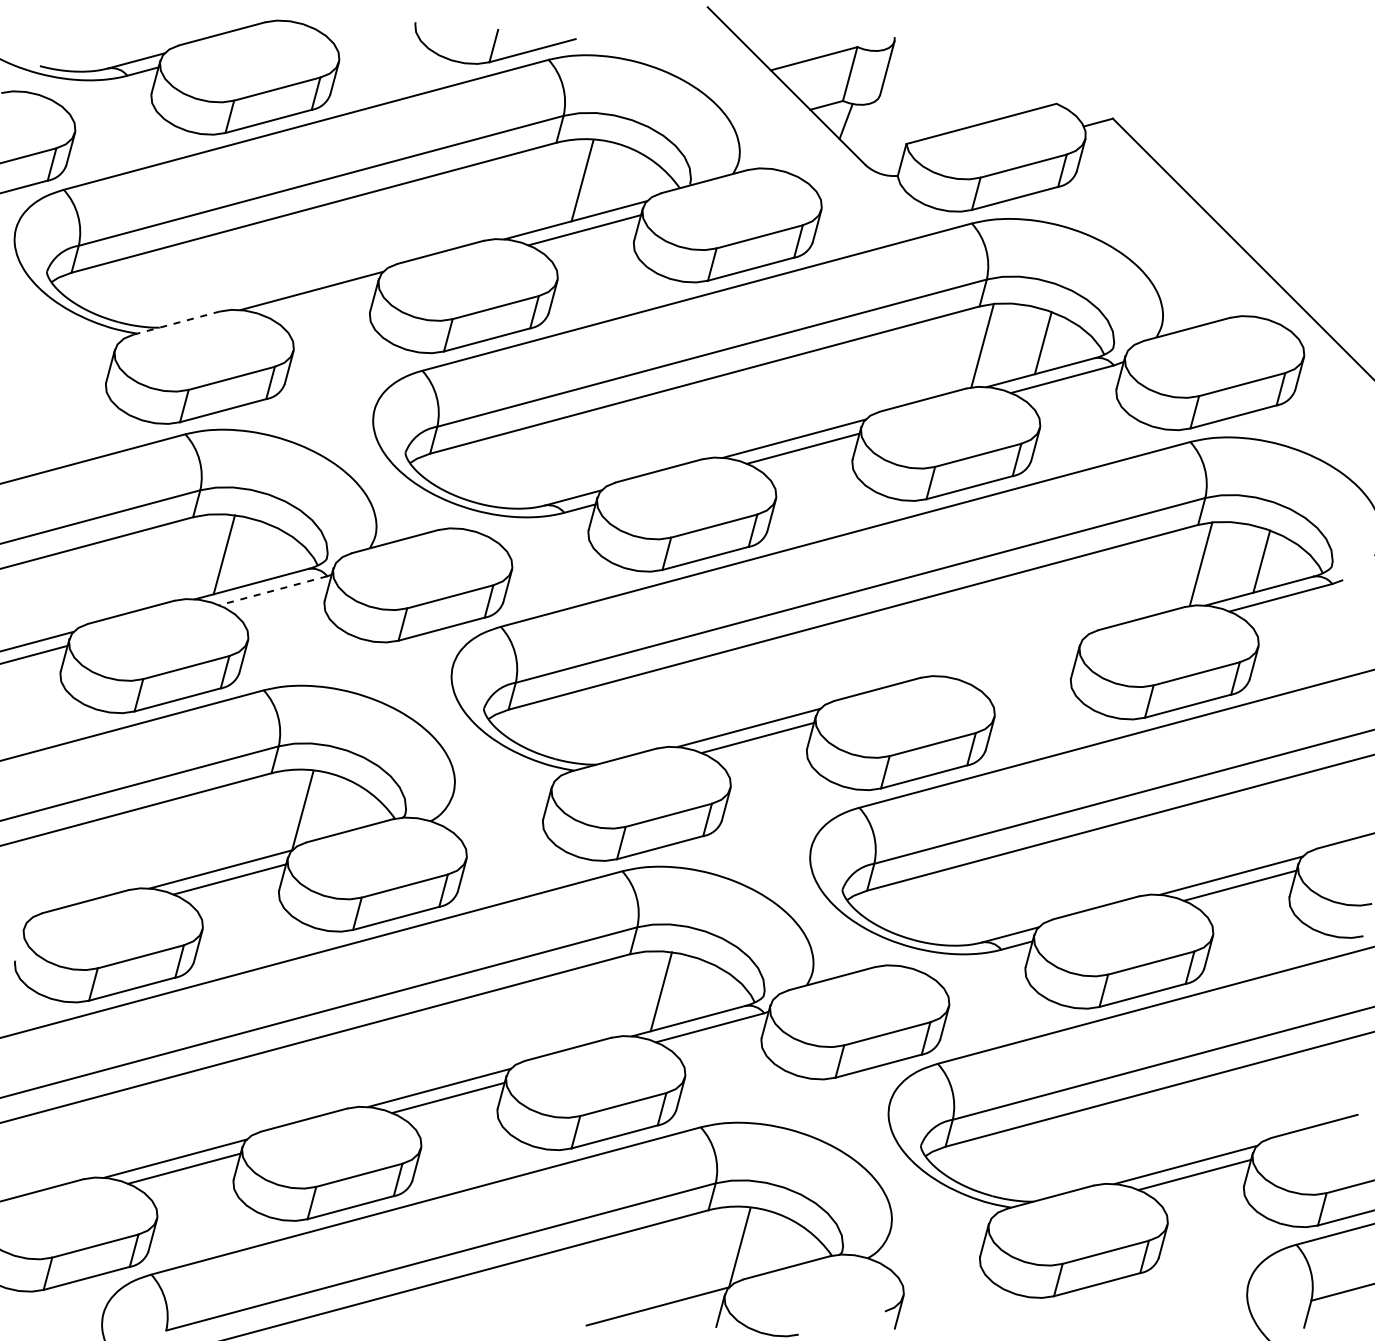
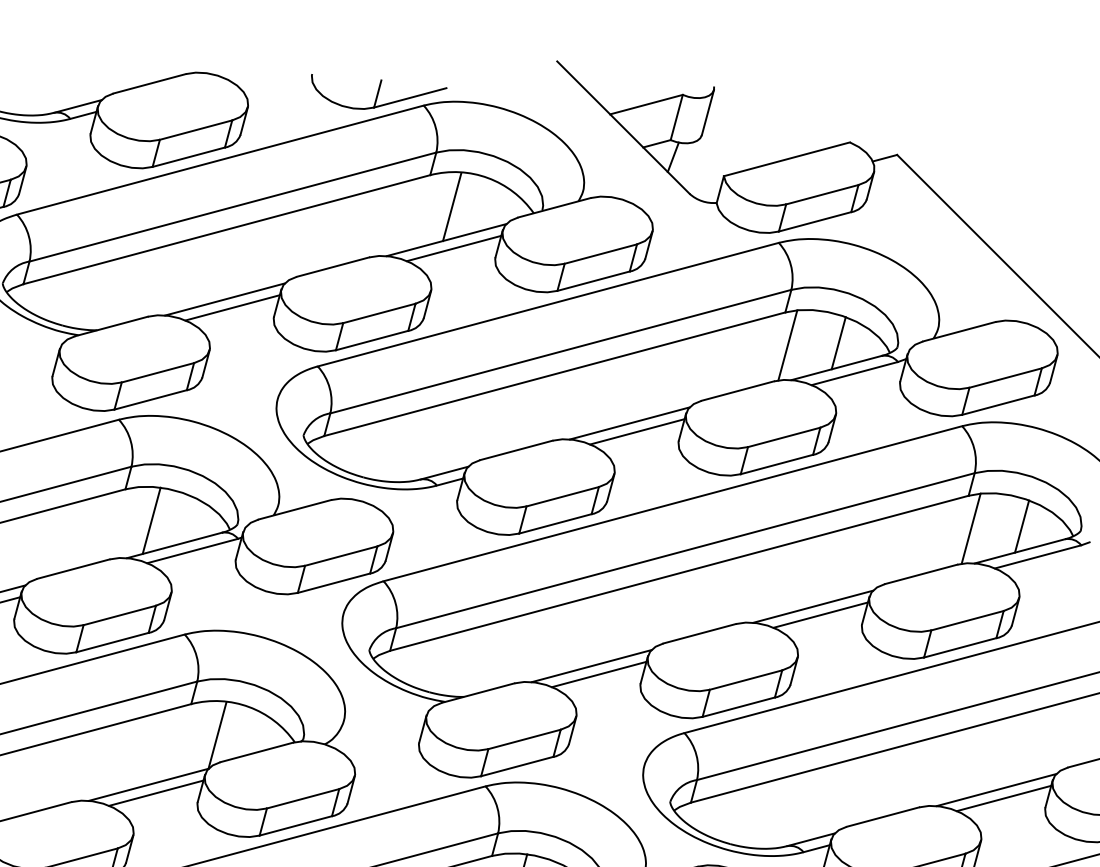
line: (320, 300) -> (232, 307), added
line: (176, 323) -> (111, 326), dashed -> solid
line: (273, 590) -> (192, 550), dashed -> solid
line: (1012, 657) -> (812, 606), added
line: (1021, 667) -> (820, 615), added

